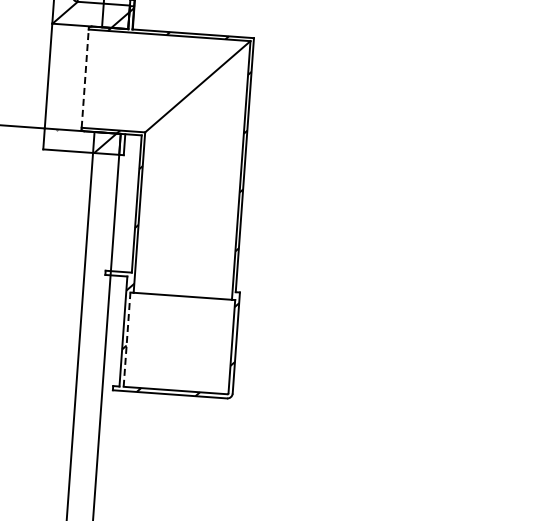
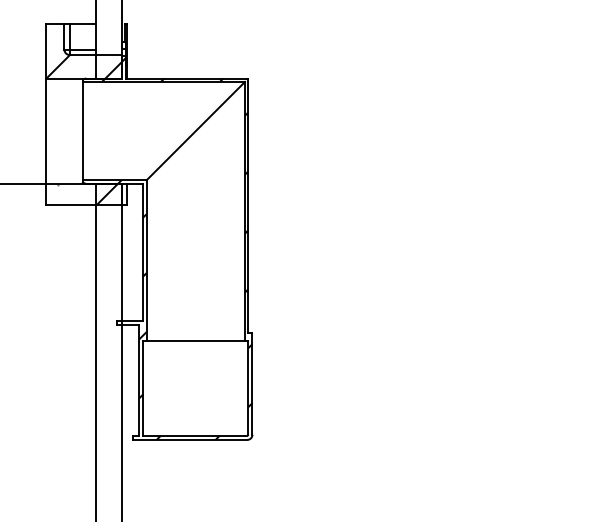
line: (84, 78) -> (82, 130), dashed -> solid
line: (127, 339) -> (143, 388), dashed -> solid

